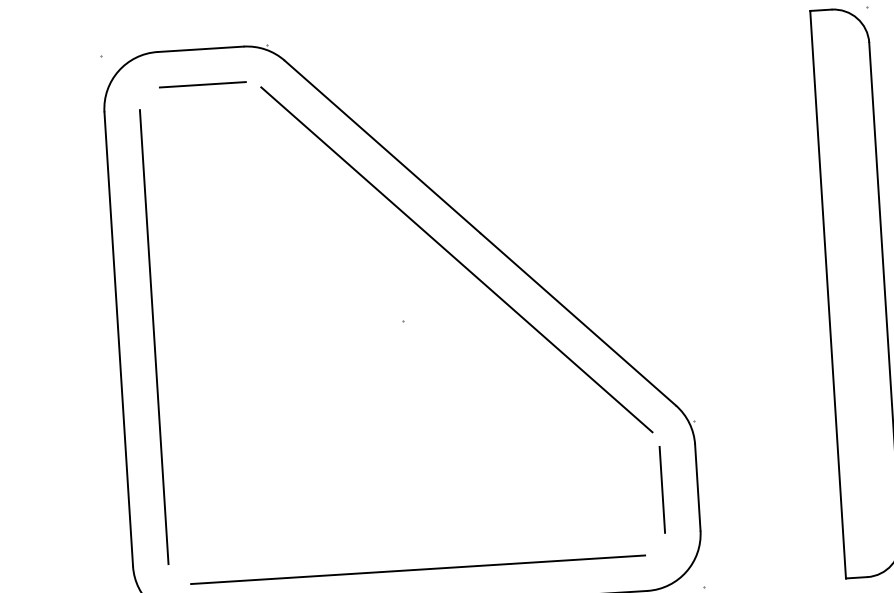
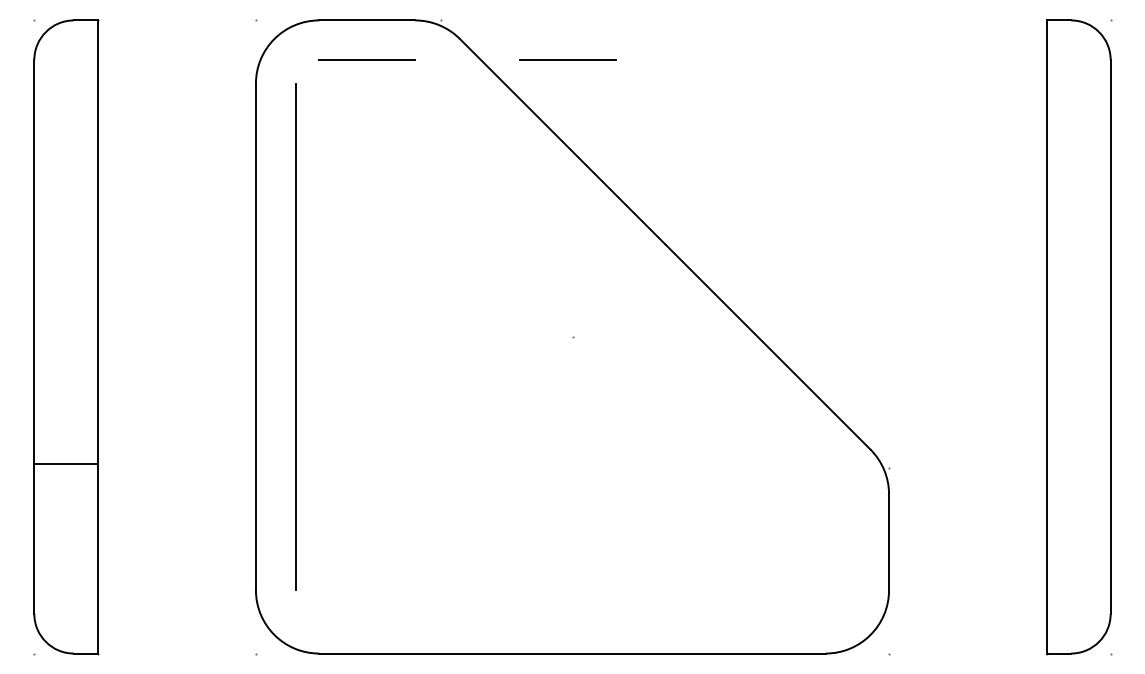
line: (382, 73) -> (567, 59), added
line: (456, 259) -> (636, 271), removed
line: (661, 489) -> (848, 541), removed
line: (418, 569) -> (572, 613), removed

